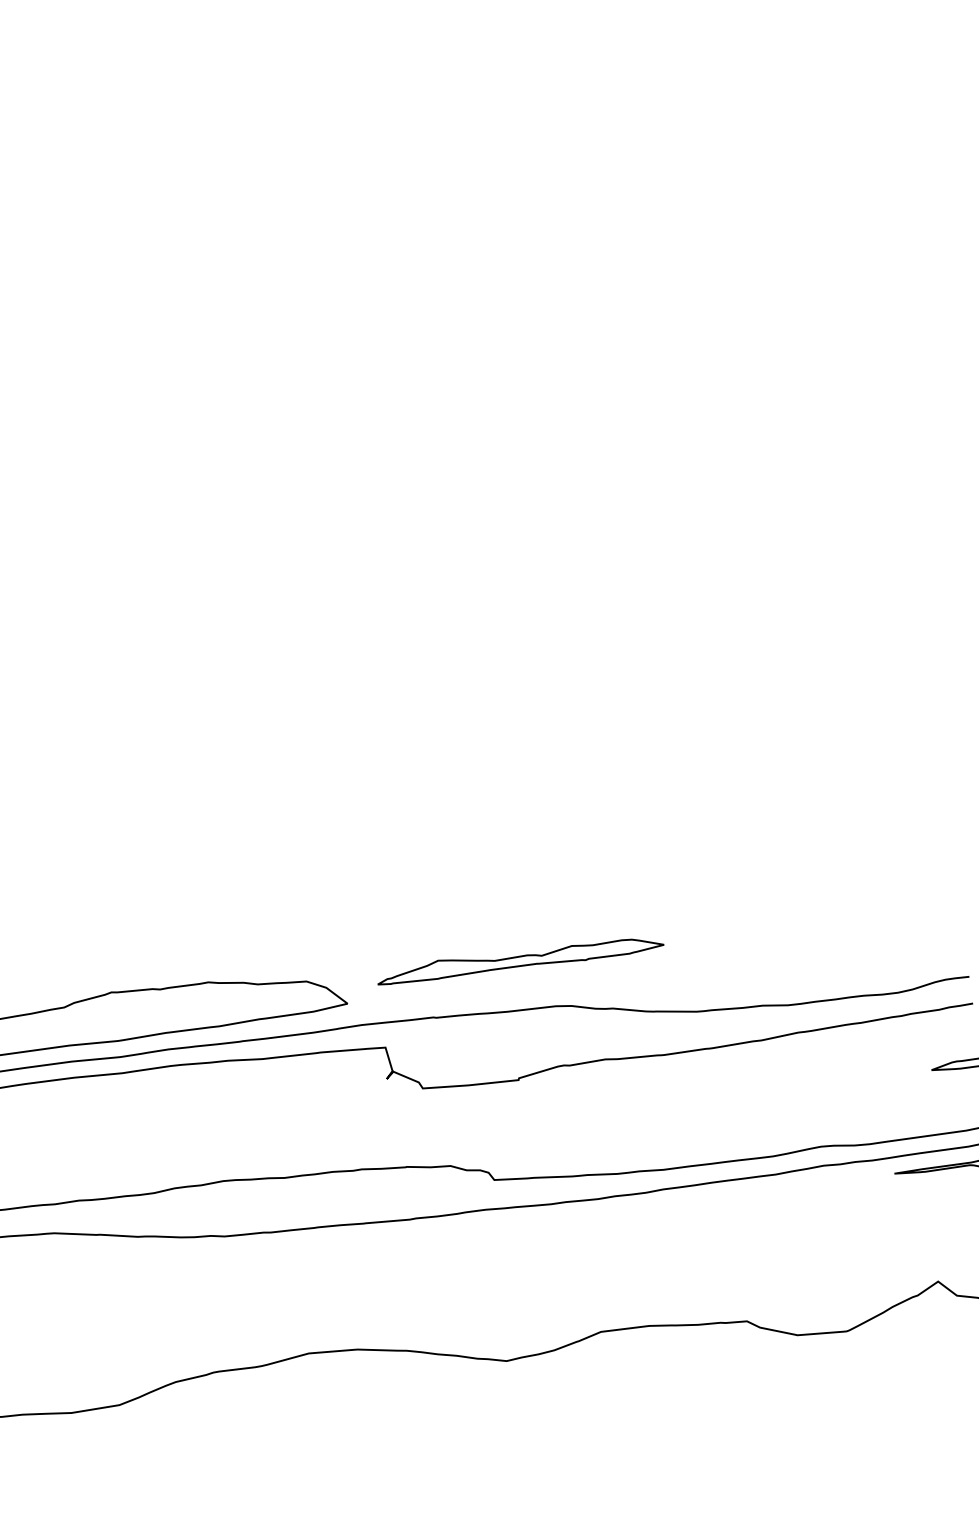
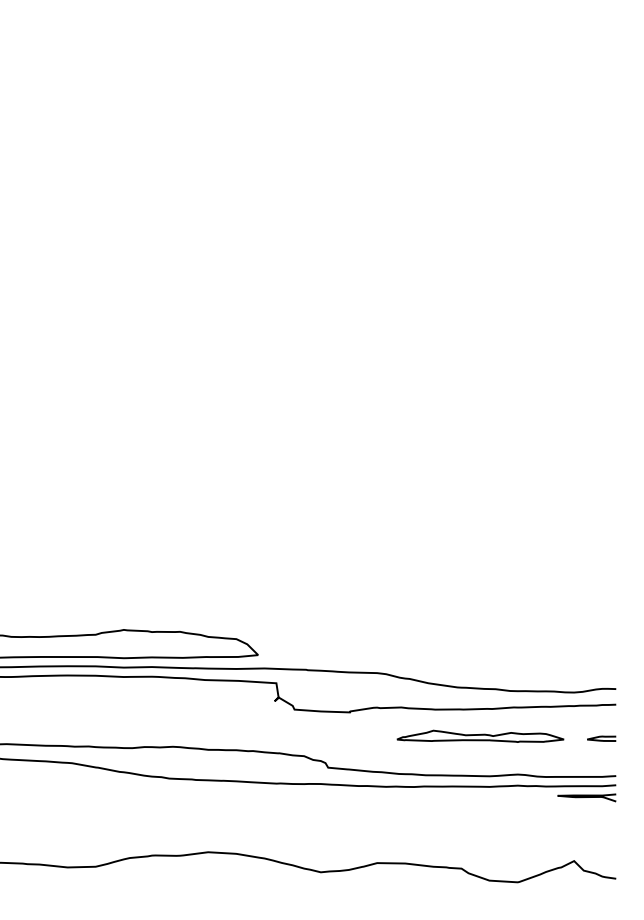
part: (519, 957) -> (480, 735), moved

